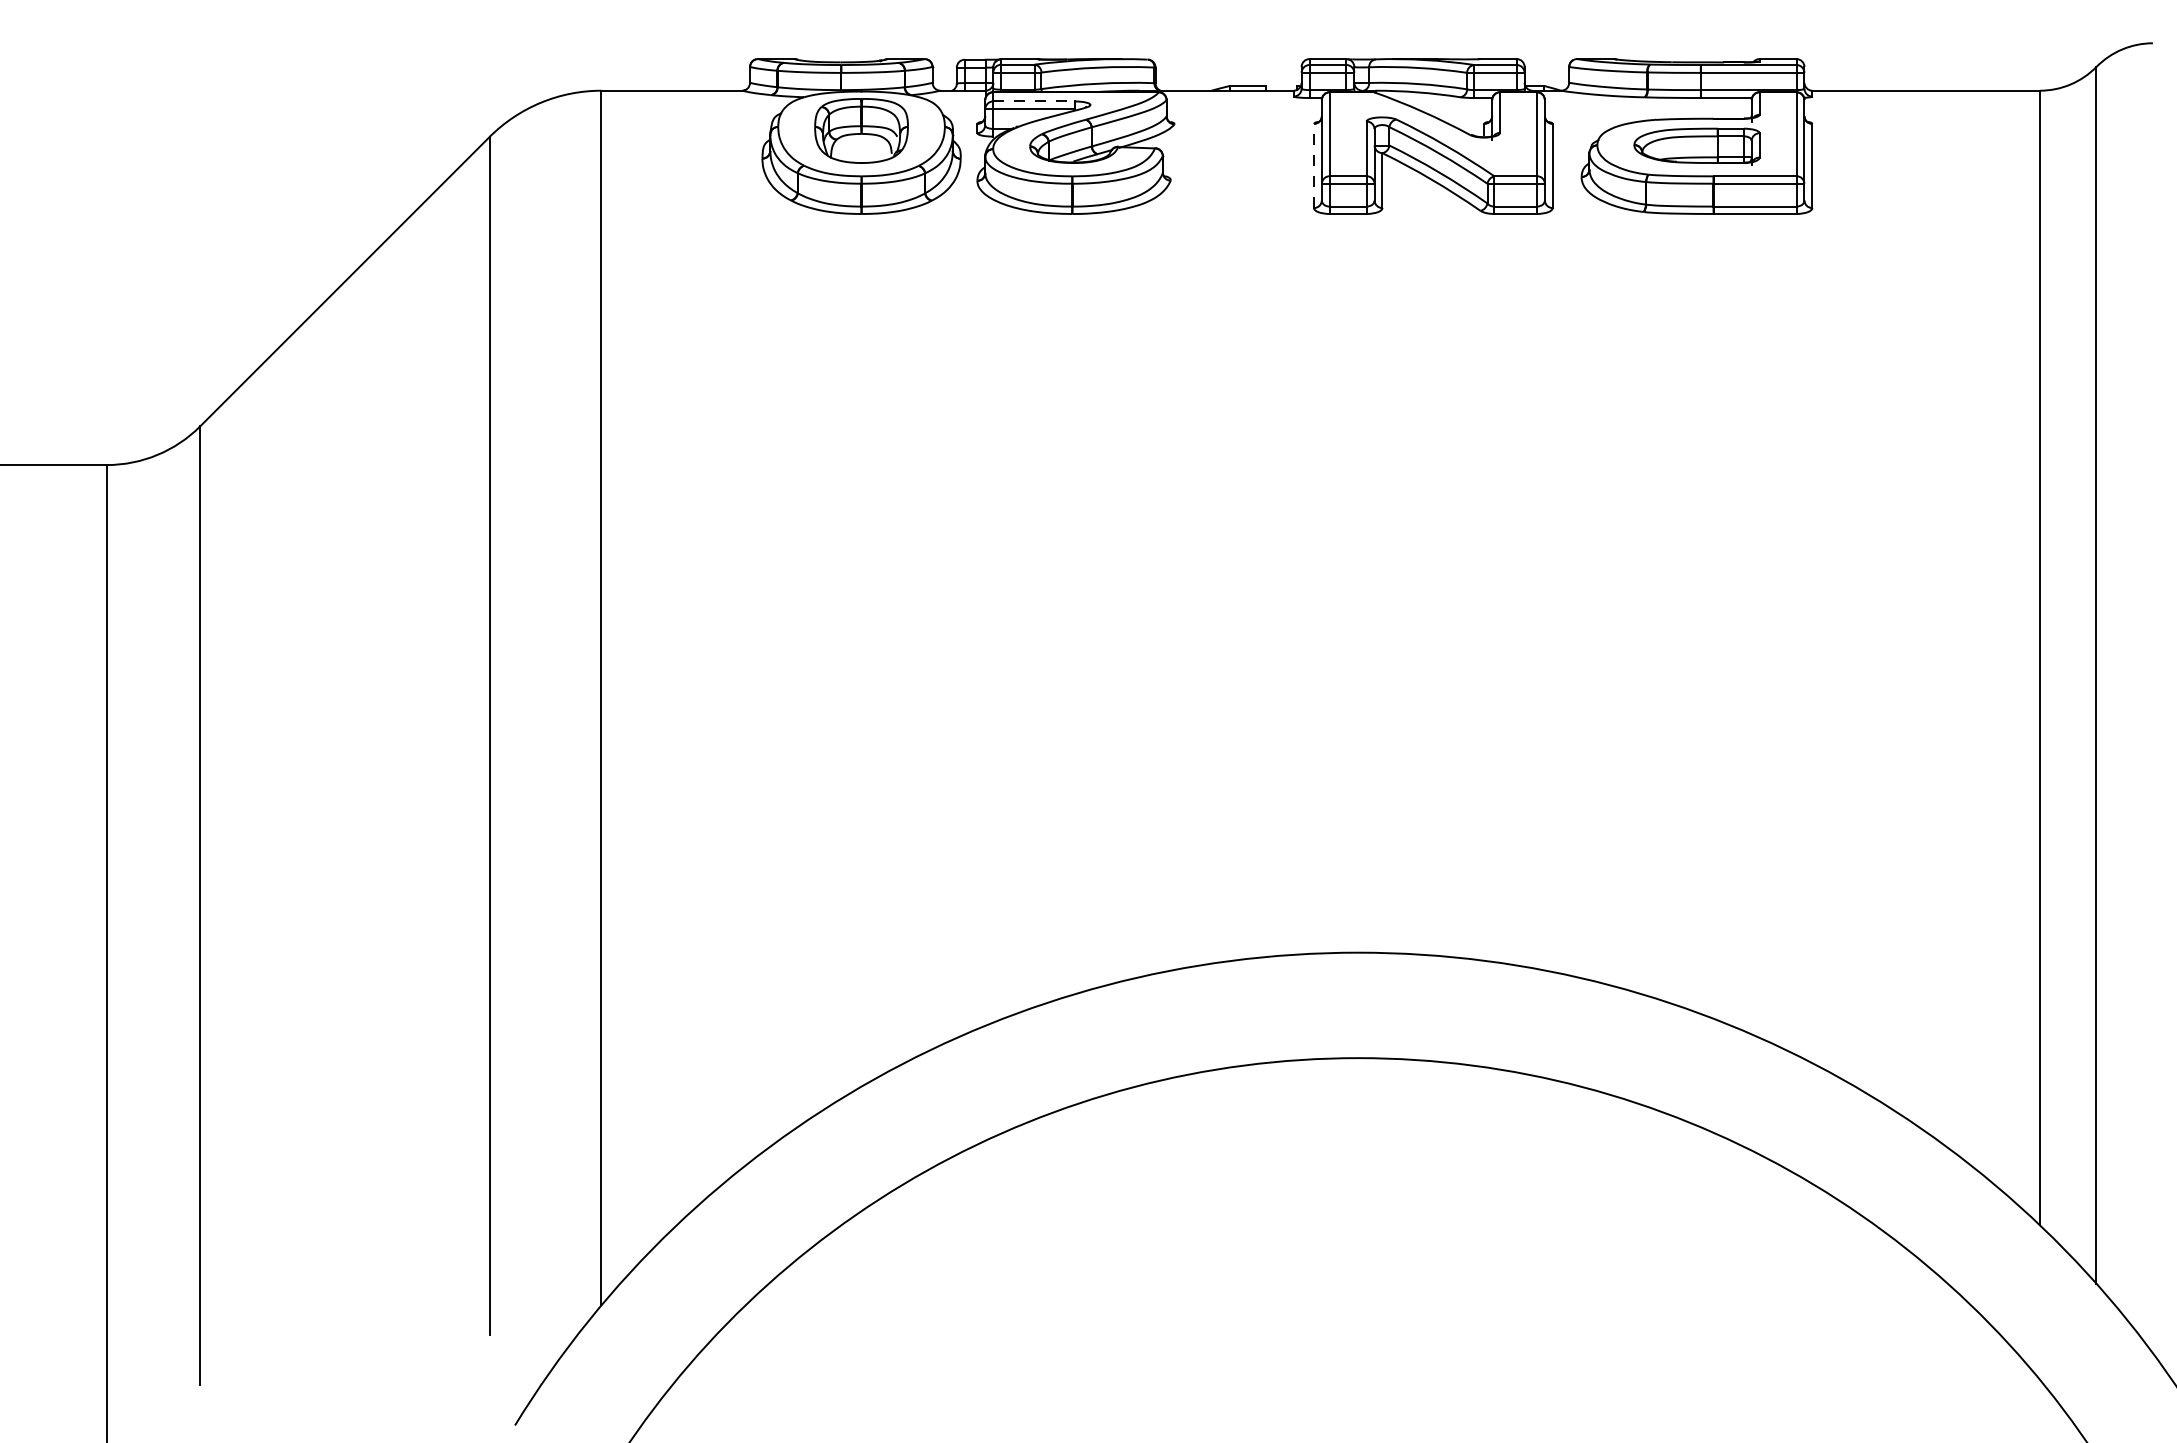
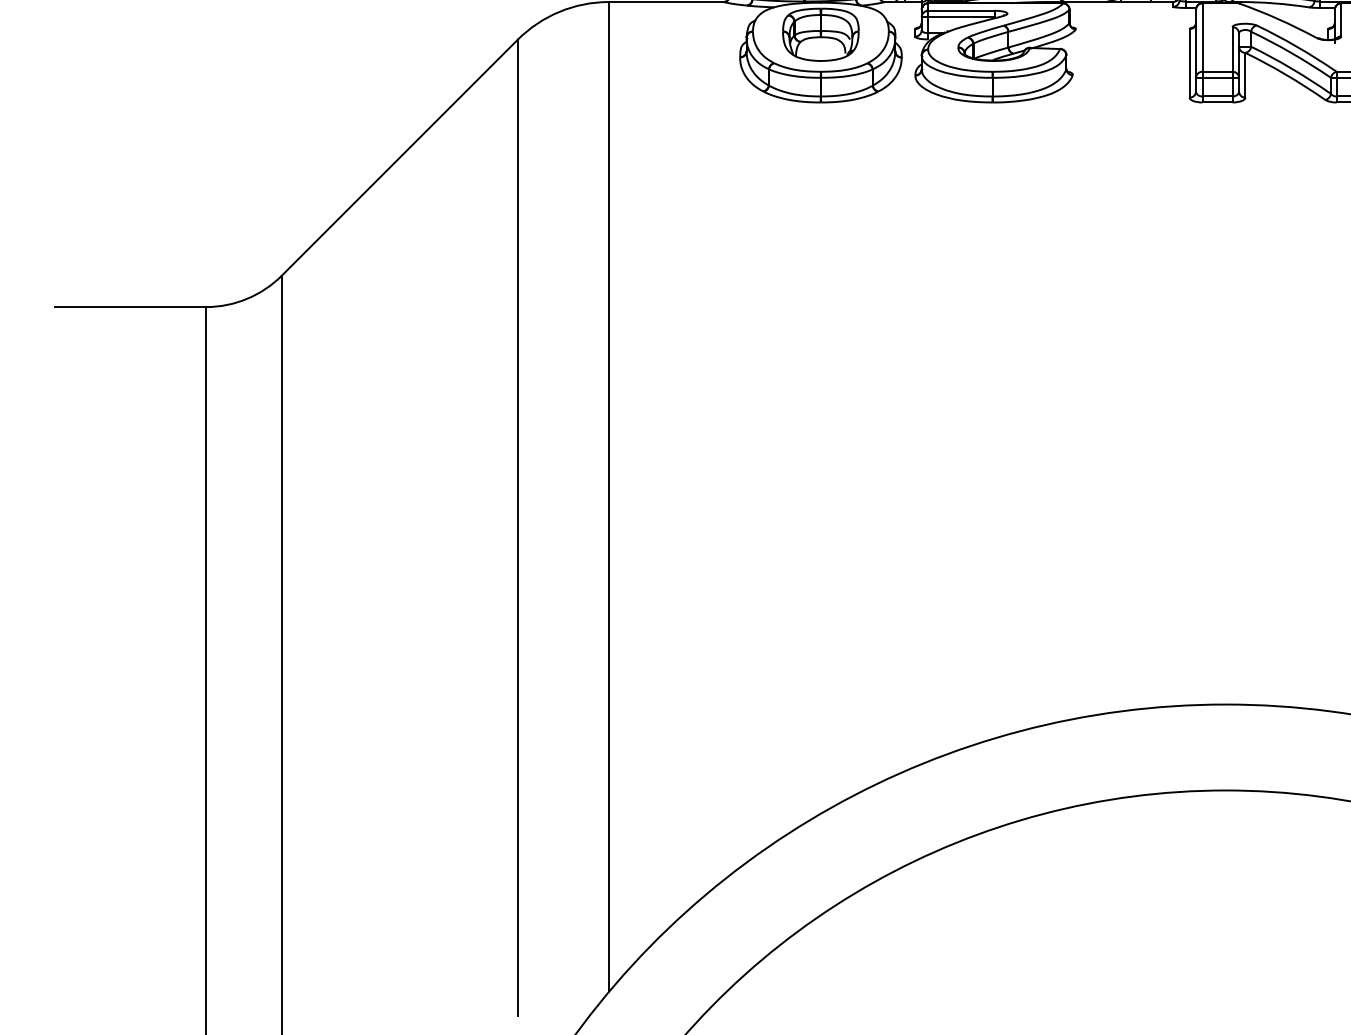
line: (1033, 101) -> (961, 10), dashed -> solid
line: (1313, 165) -> (1189, 62), dashed -> solid

